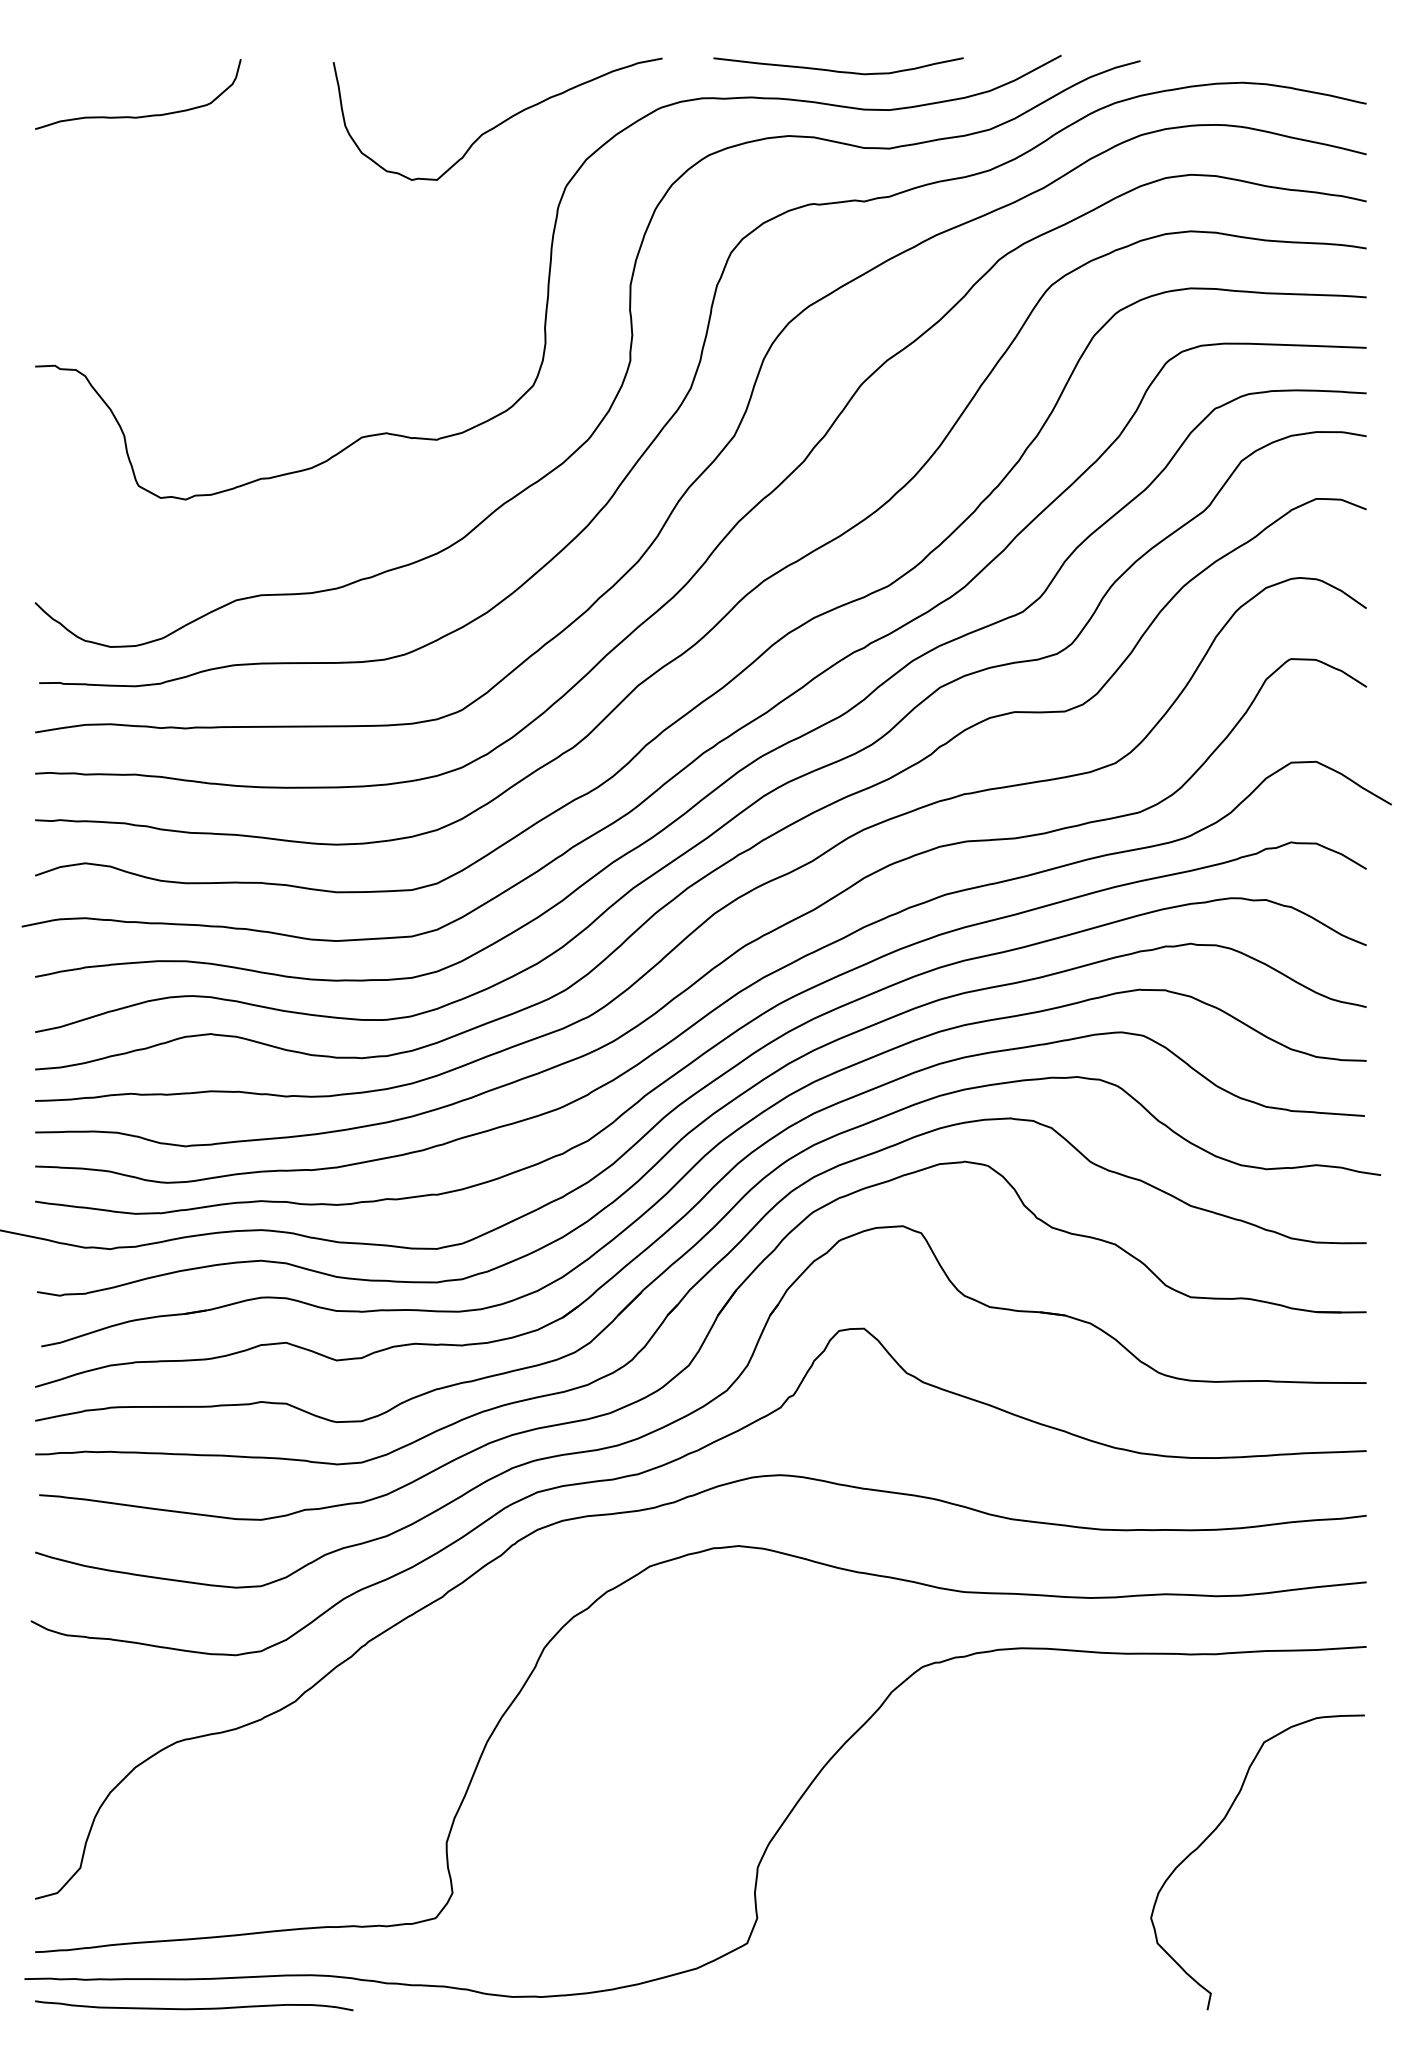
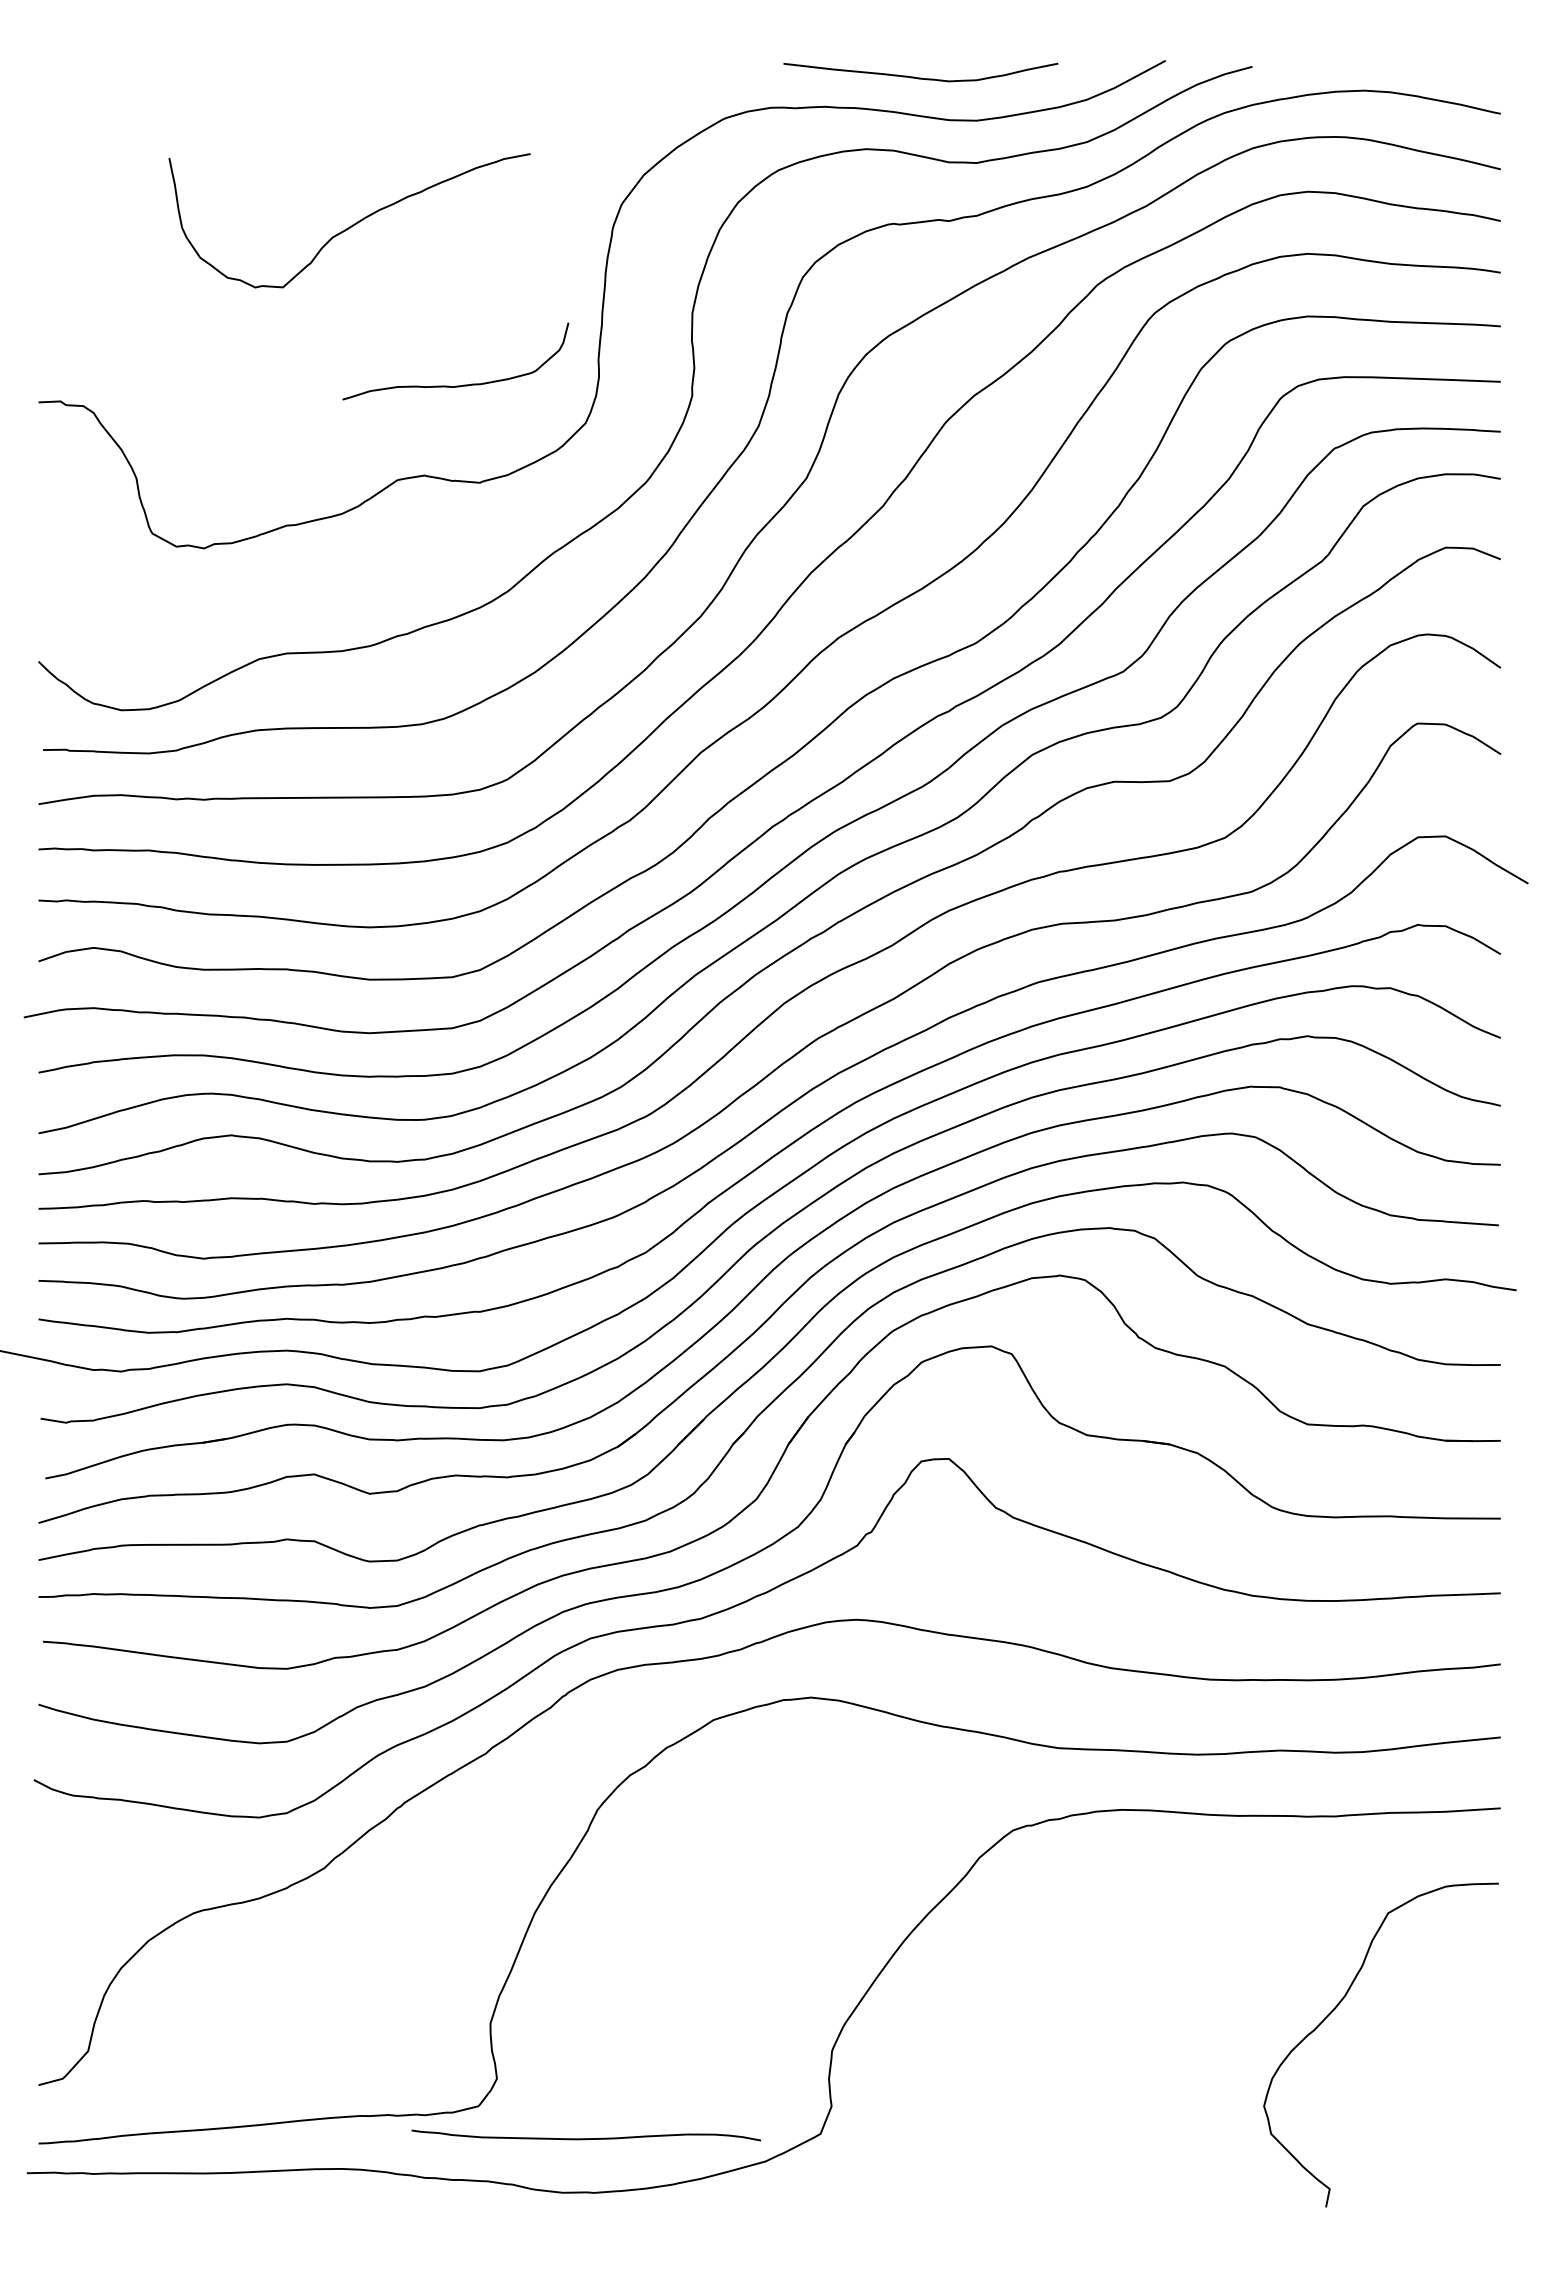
curve: (137, 116) -> (455, 385), moved
curve: (500, 122) -> (352, 224), moved
curve: (194, 2008) -> (586, 2138), moved

